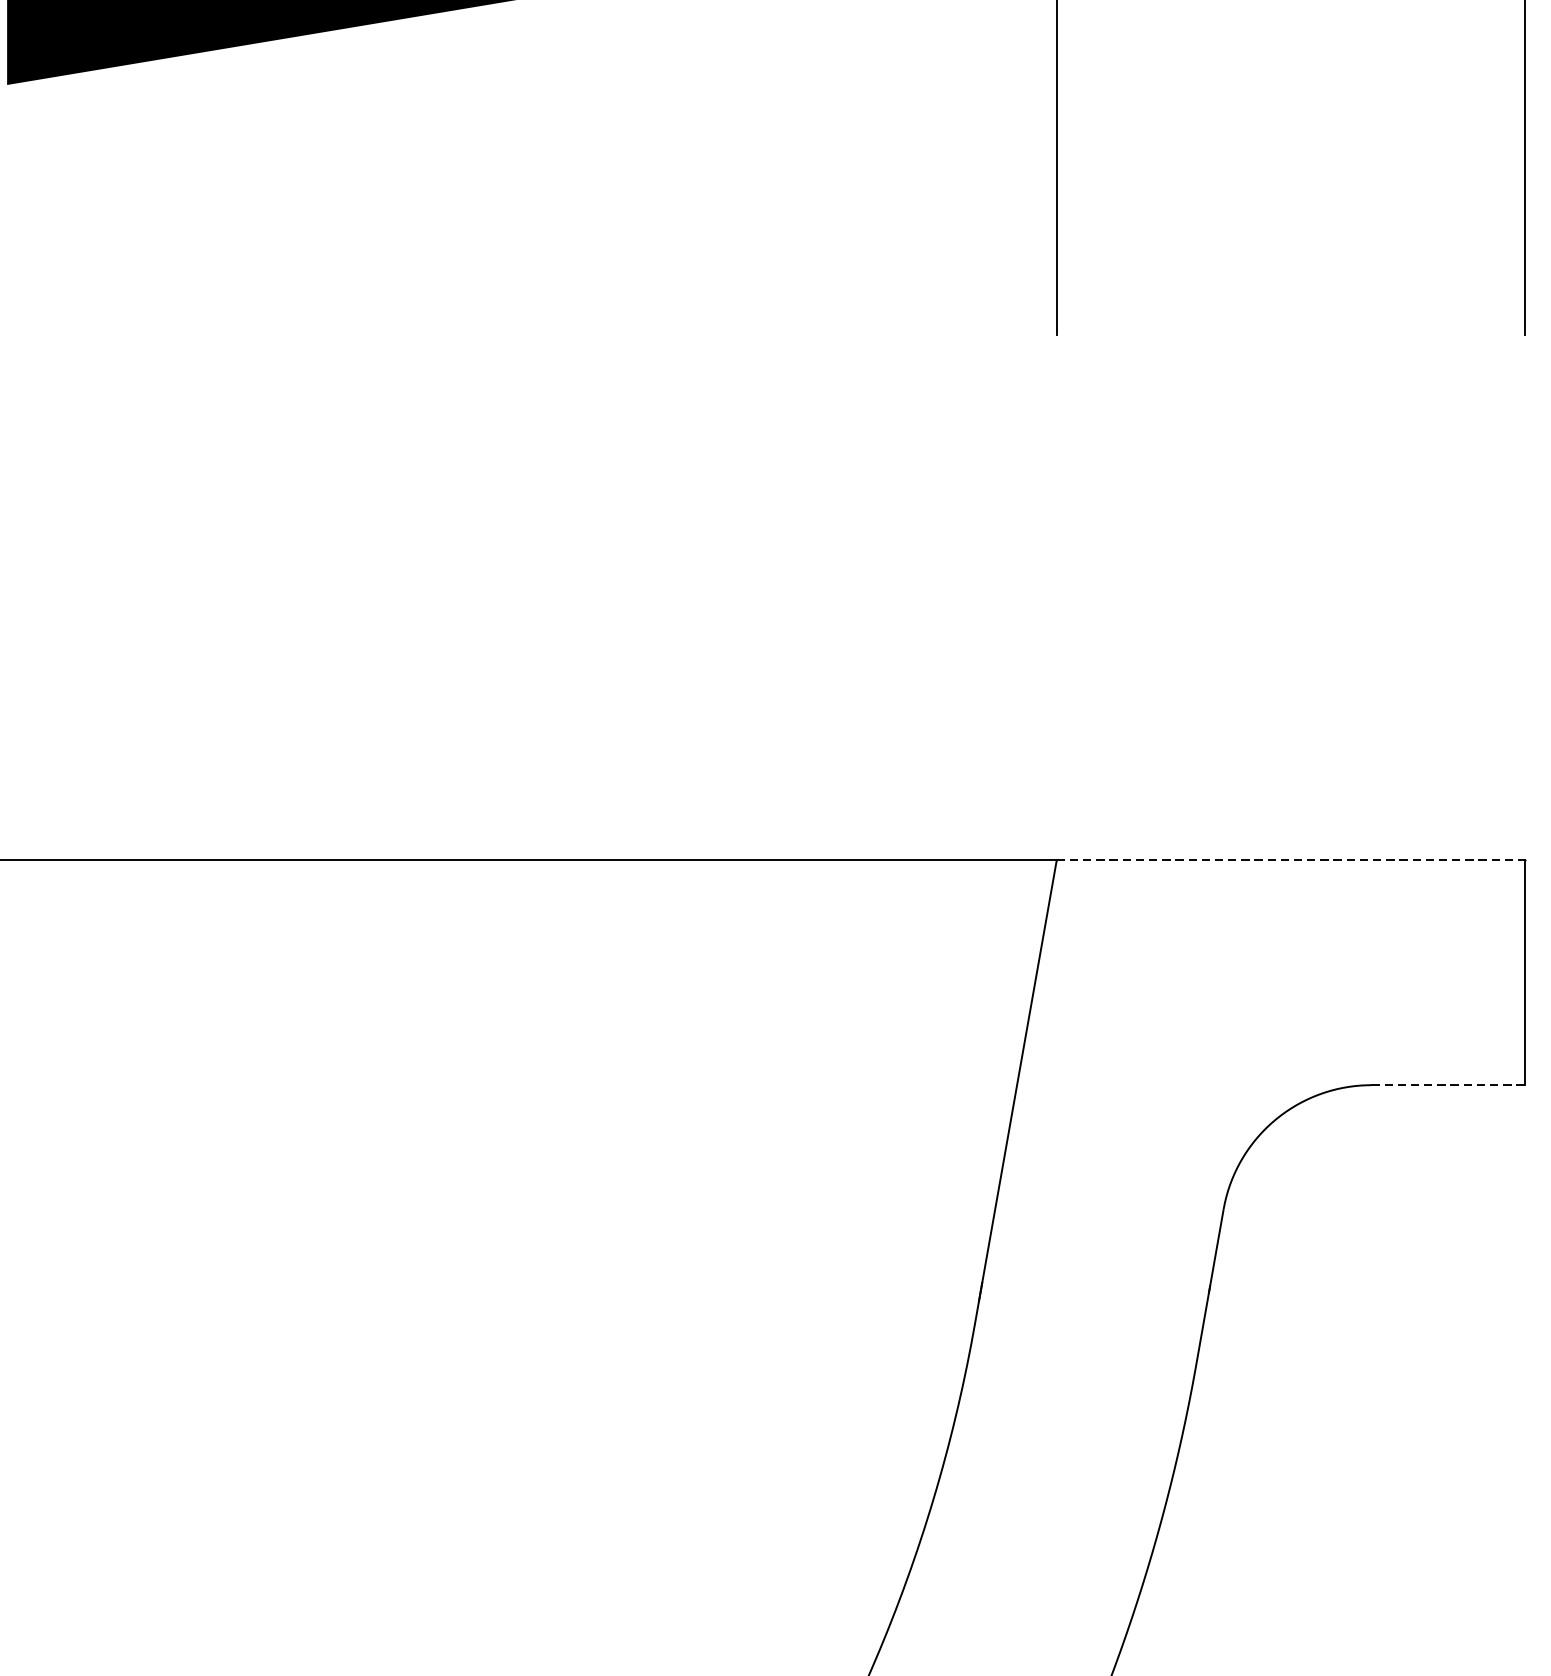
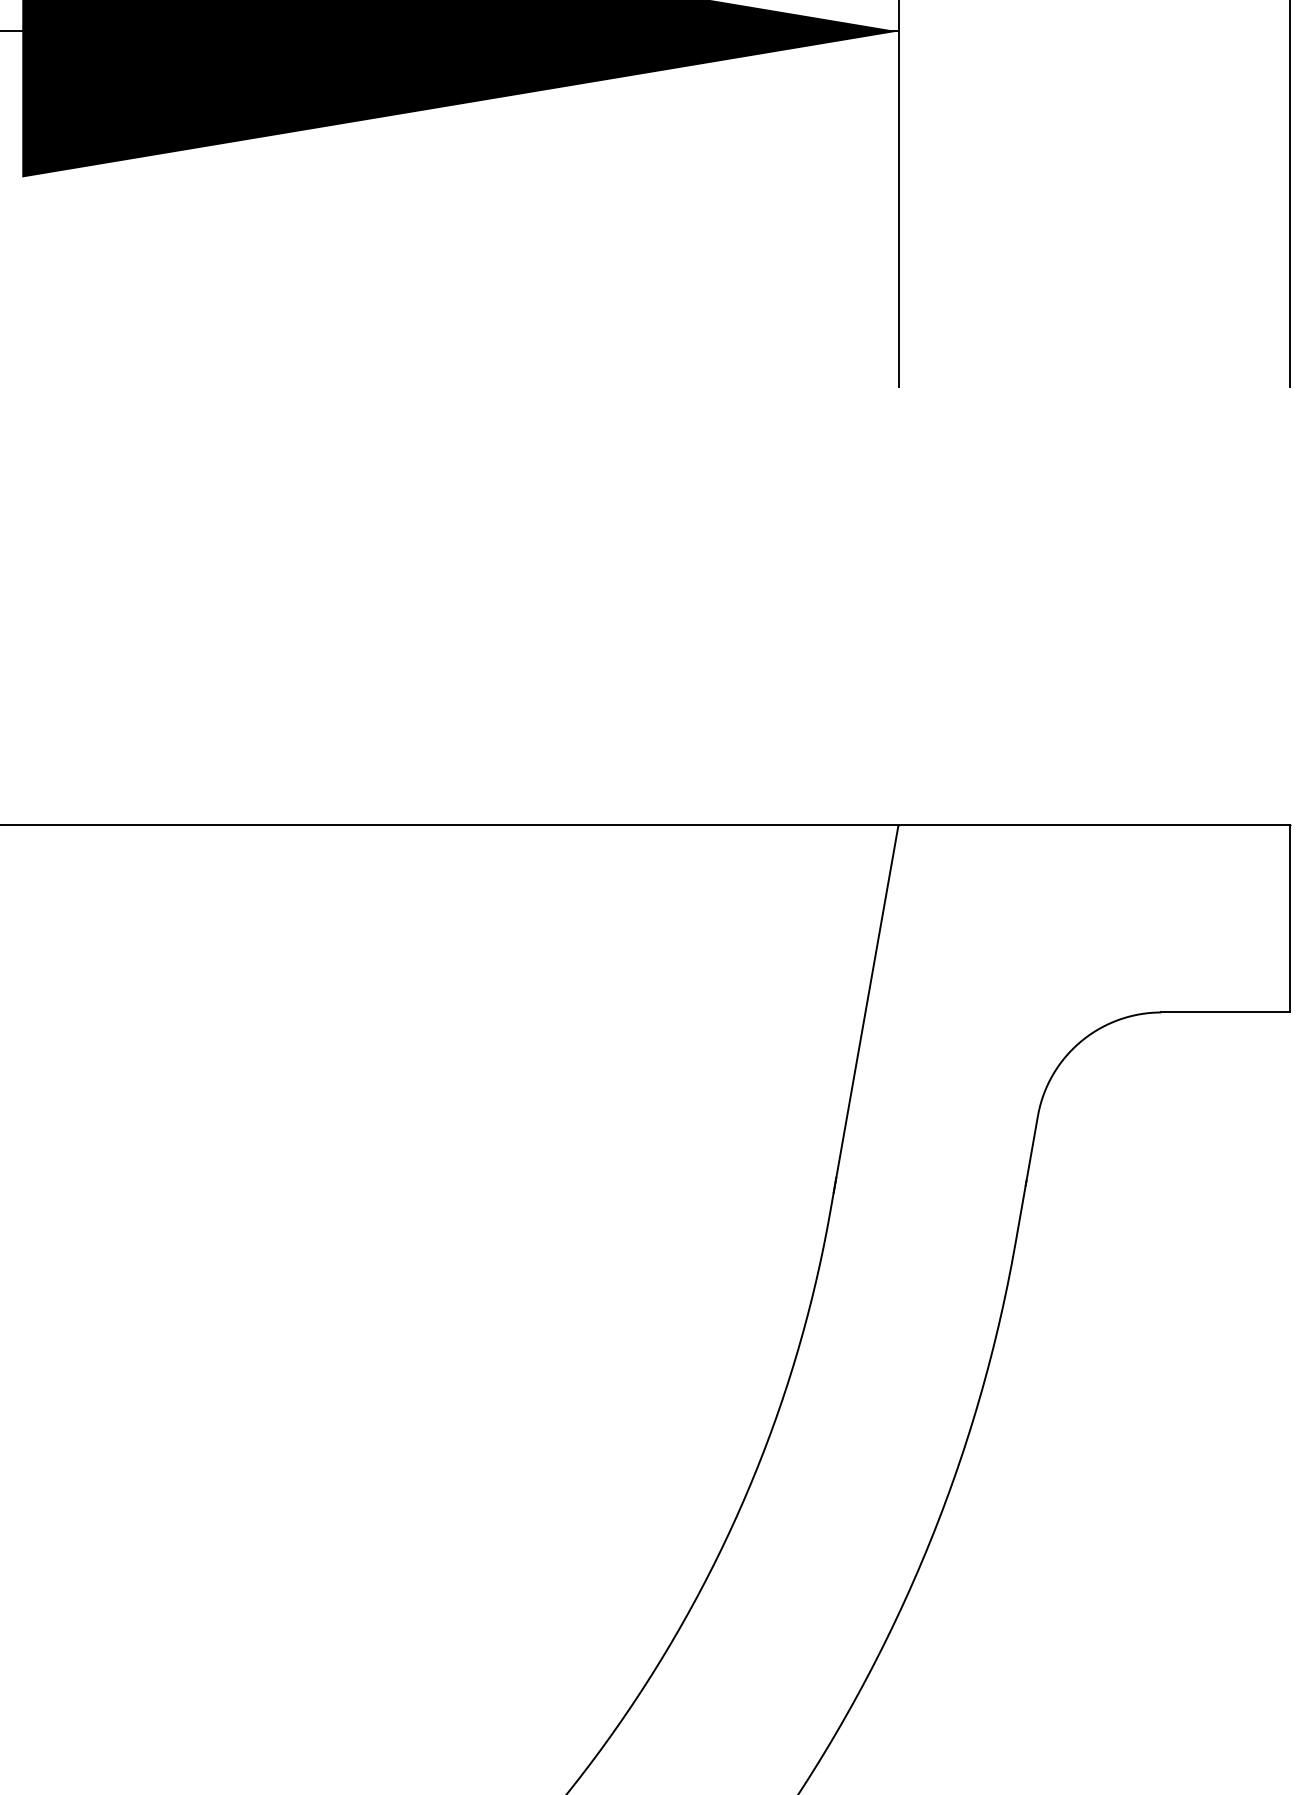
line: (1291, 860) -> (1094, 824), dashed -> solid
line: (1449, 1085) -> (1226, 1012), dashed -> solid

